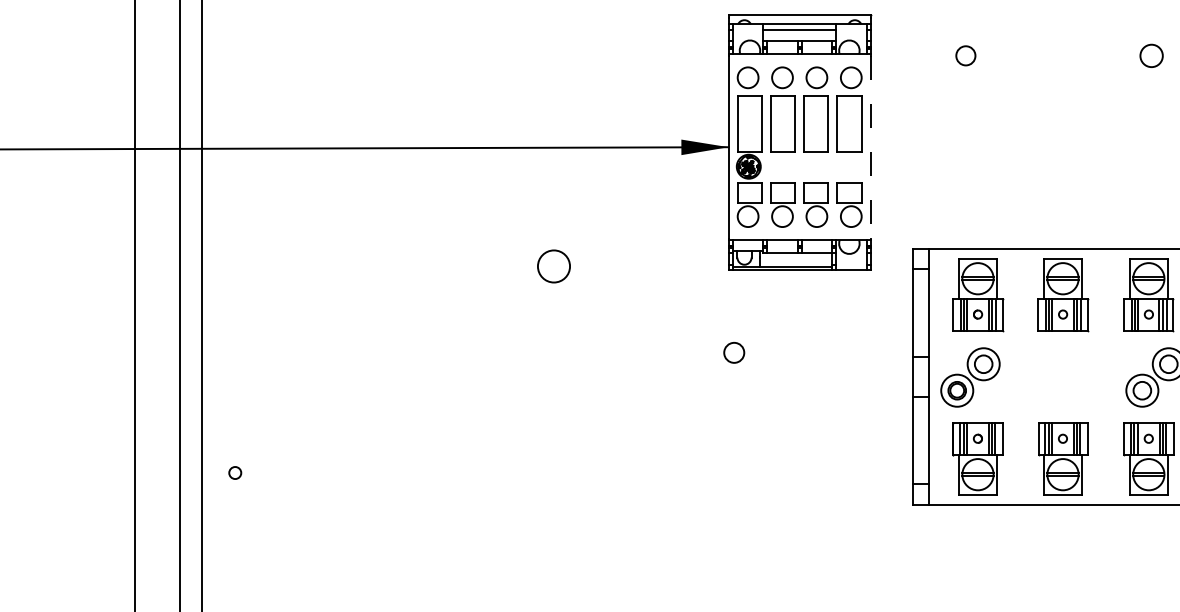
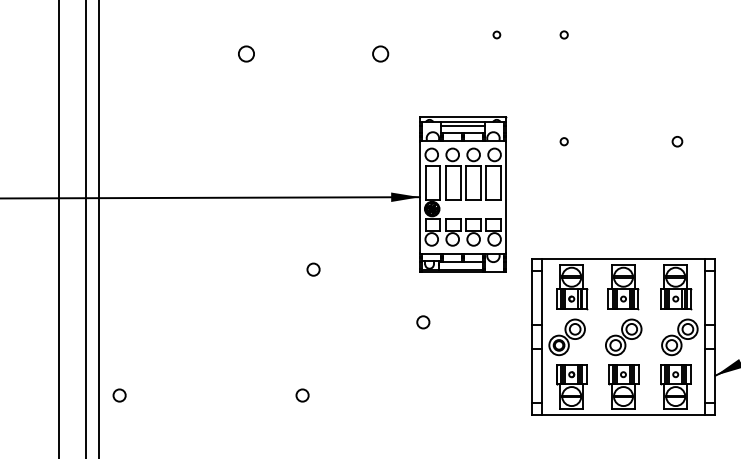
circle: (964, 55) -> (563, 141), size x0.62
circle: (1151, 55) -> (677, 141), size x0.71
line: (870, 147) -> (506, 197), dashed -> solid
circle: (553, 266) -> (313, 269), size x0.62
part: (1063, 377) -> (623, 337), added
circle: (235, 472) -> (119, 395), size x1.67
circle: (535, 472) -> (302, 395), added

